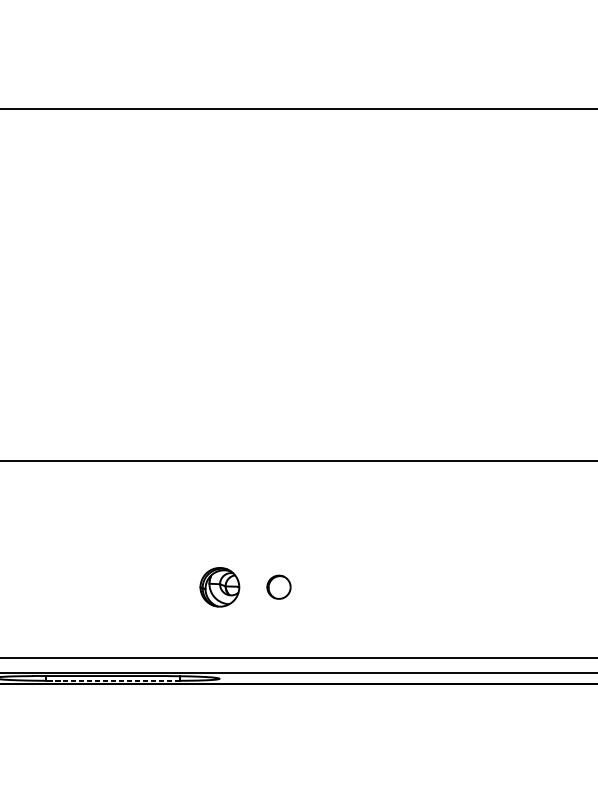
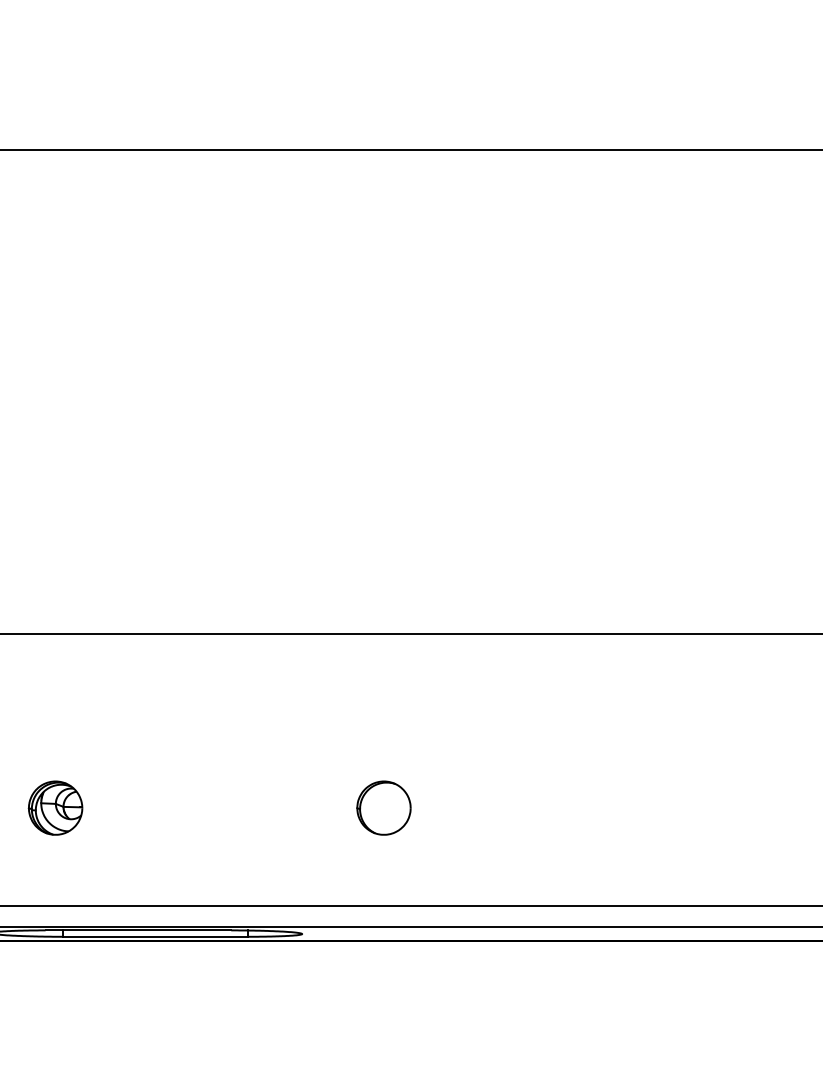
part: (219, 586) -> (55, 807), moved
part: (278, 586) -> (383, 807), size x1.67
line: (113, 680) -> (155, 936), dashed -> solid

